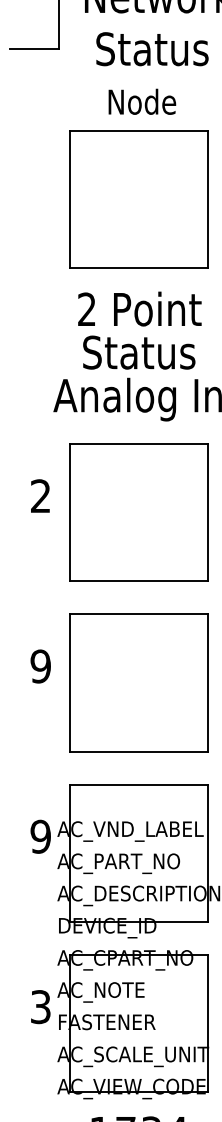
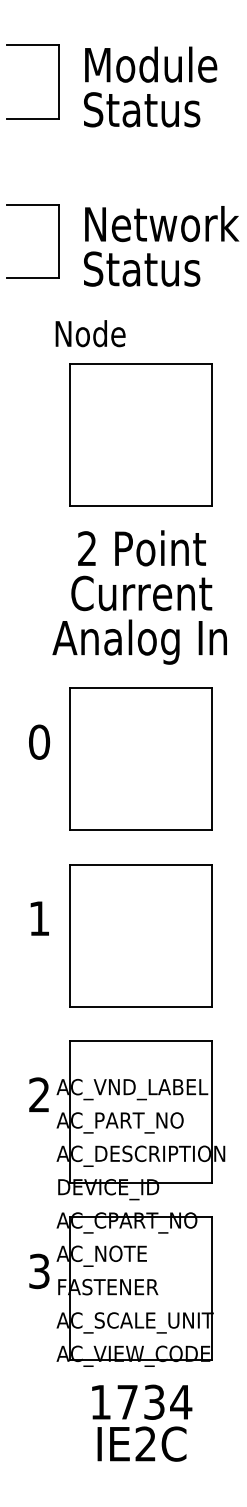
text: (152, 48) -> (142, 268), moved
text: (142, 101) -> (90, 333), moved
text: (139, 352) -> (141, 593), Status -> Current
text: (40, 495) -> (39, 741), 2 -> 0
text: (39, 666) -> (38, 918), 9 -> 1
text: (39, 836) -> (38, 1094), 9 -> 2

